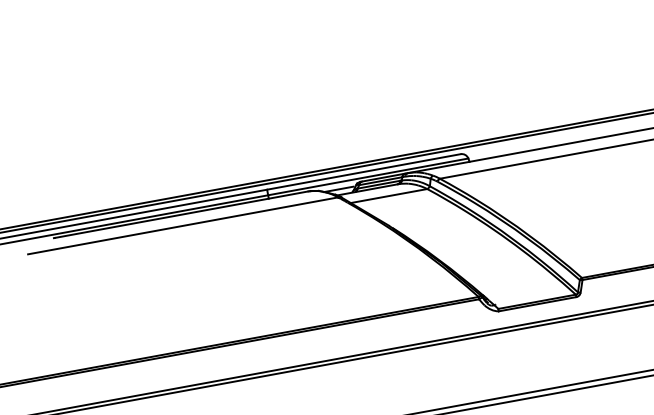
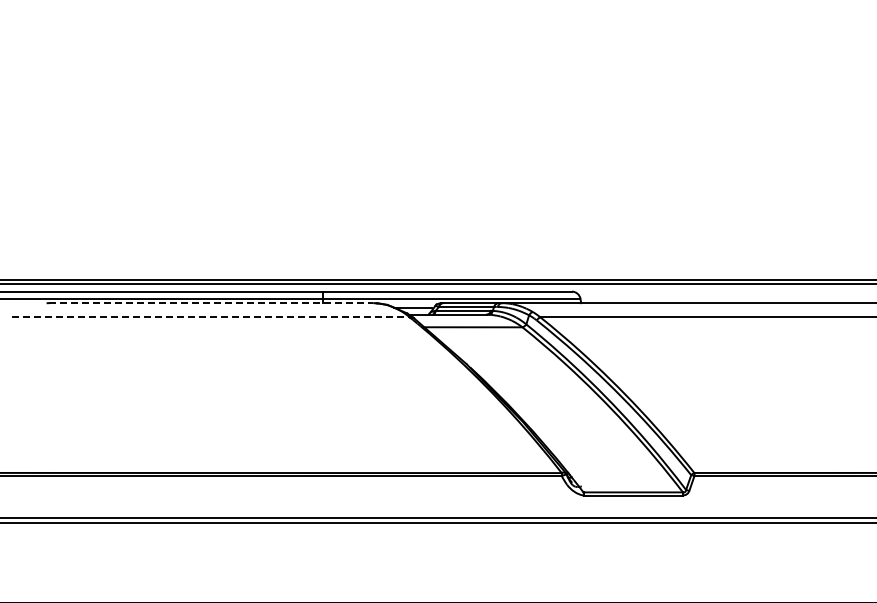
line: (181, 214) -> (211, 303), solid -> dashed
line: (183, 225) -> (211, 317), solid -> dashed

